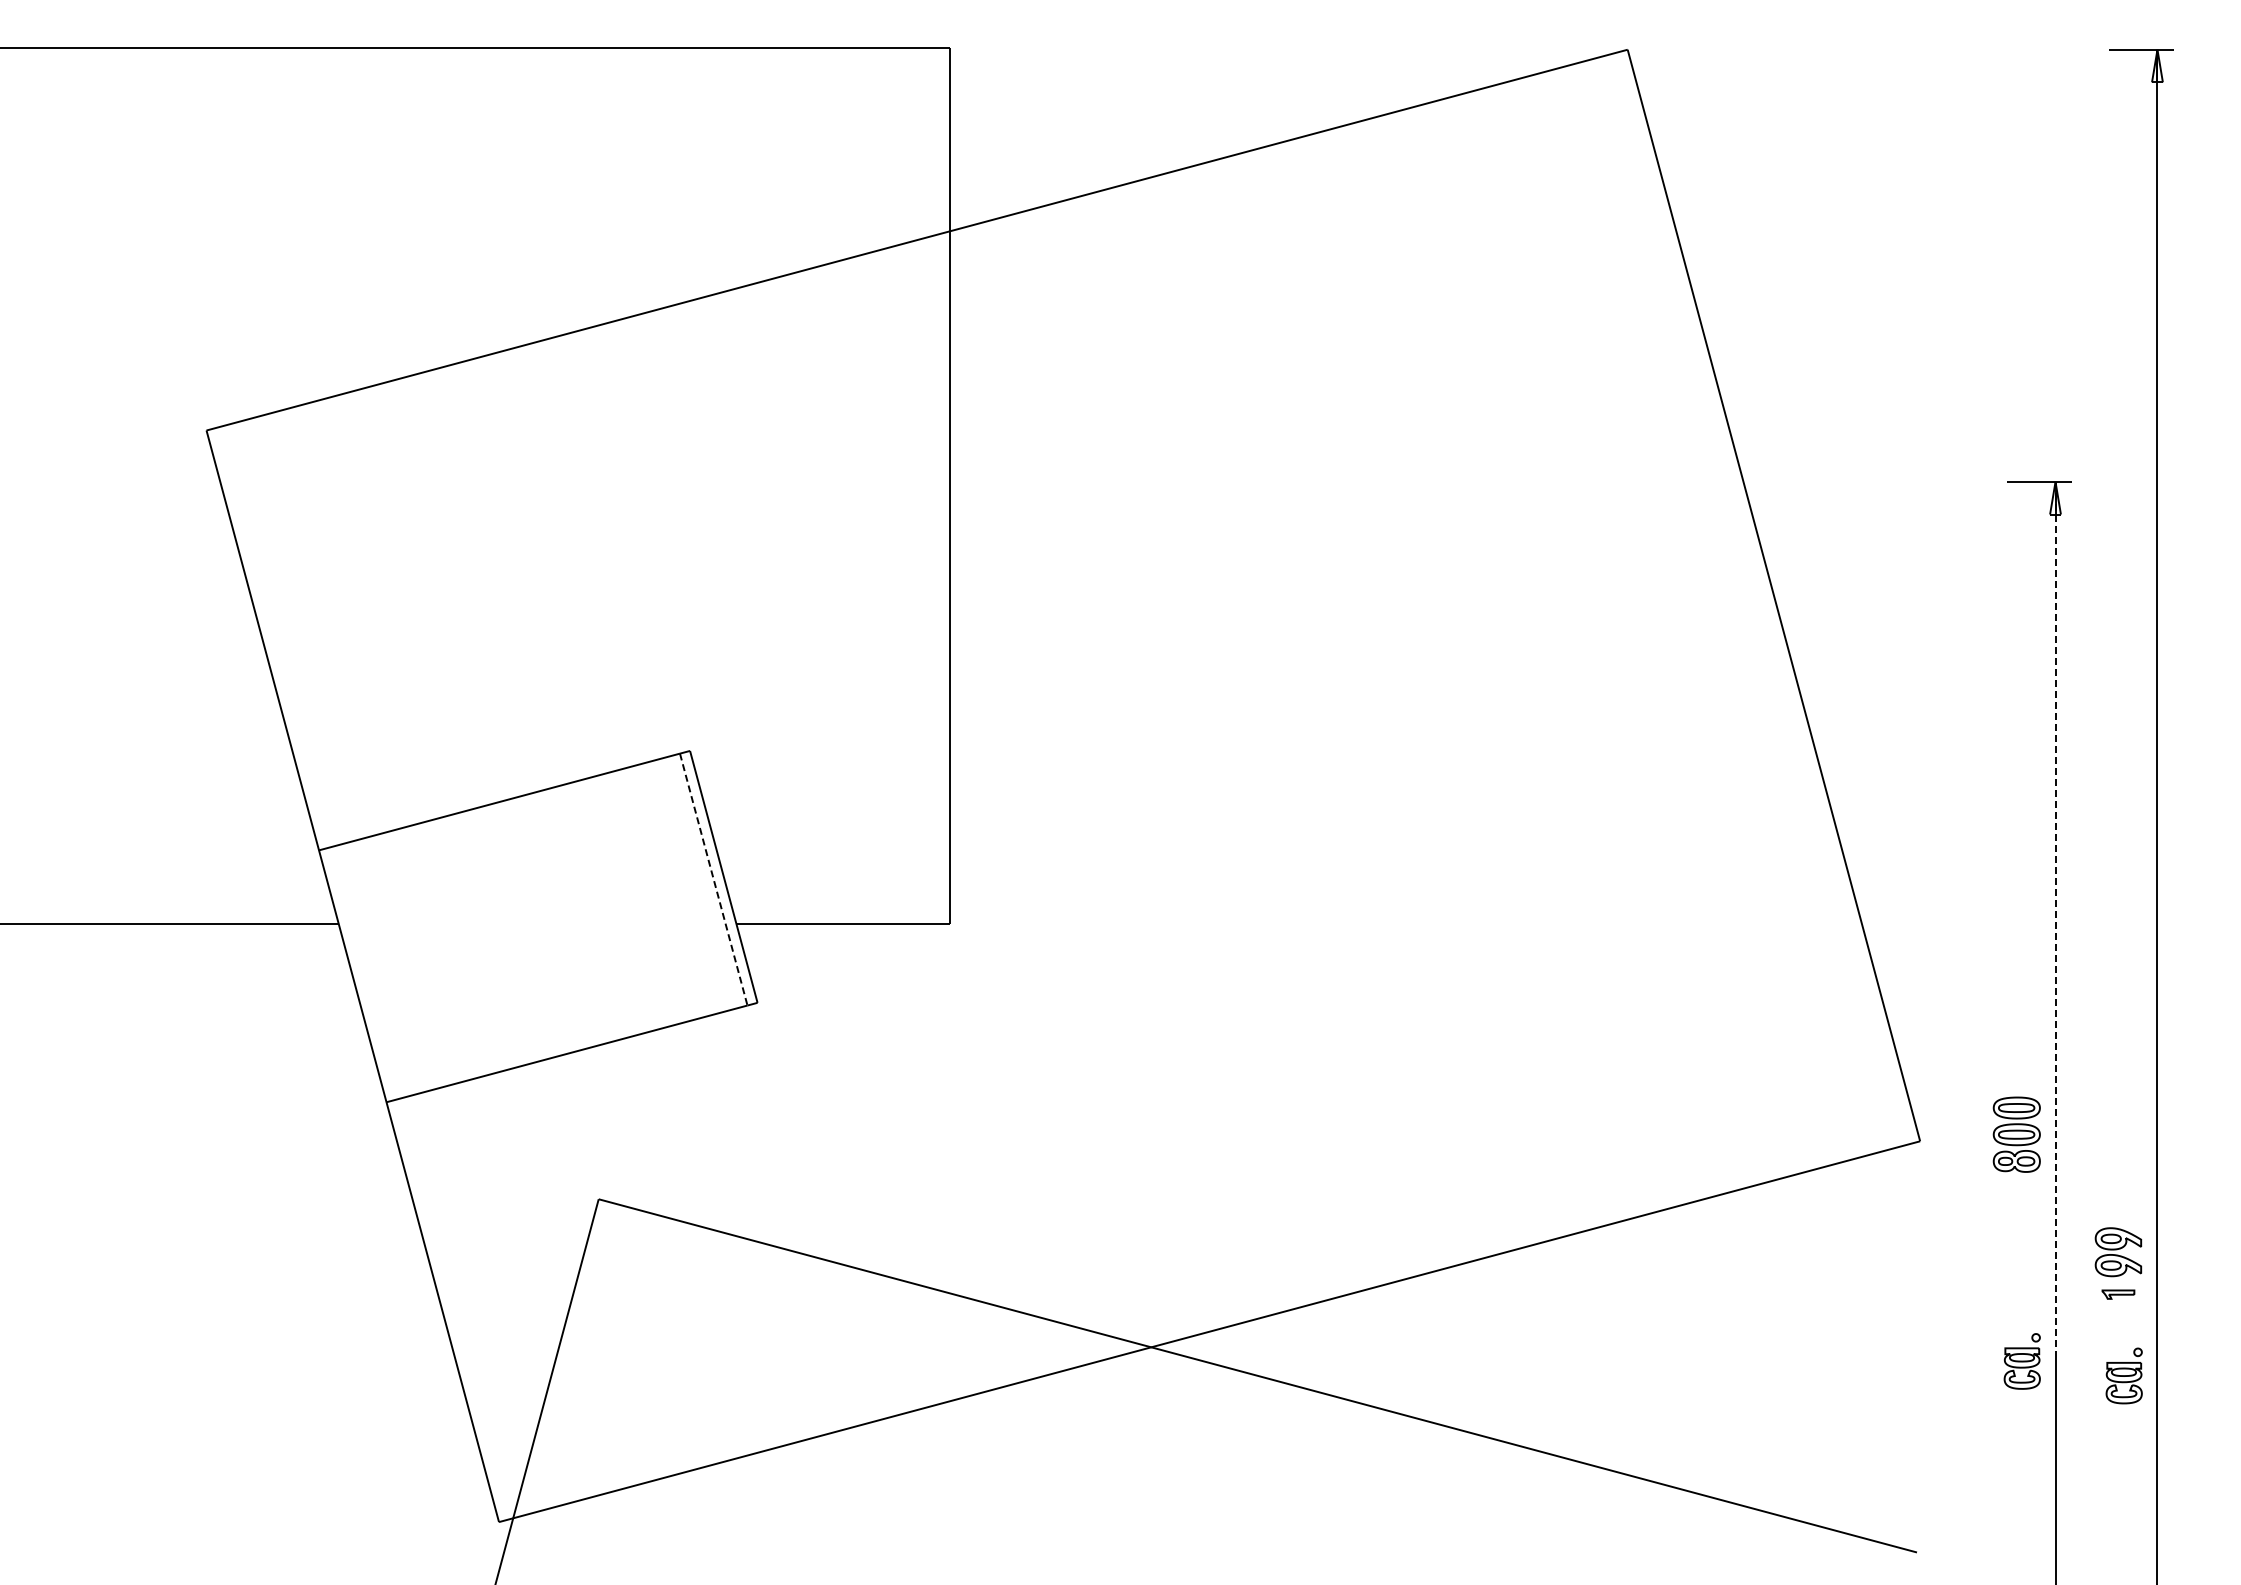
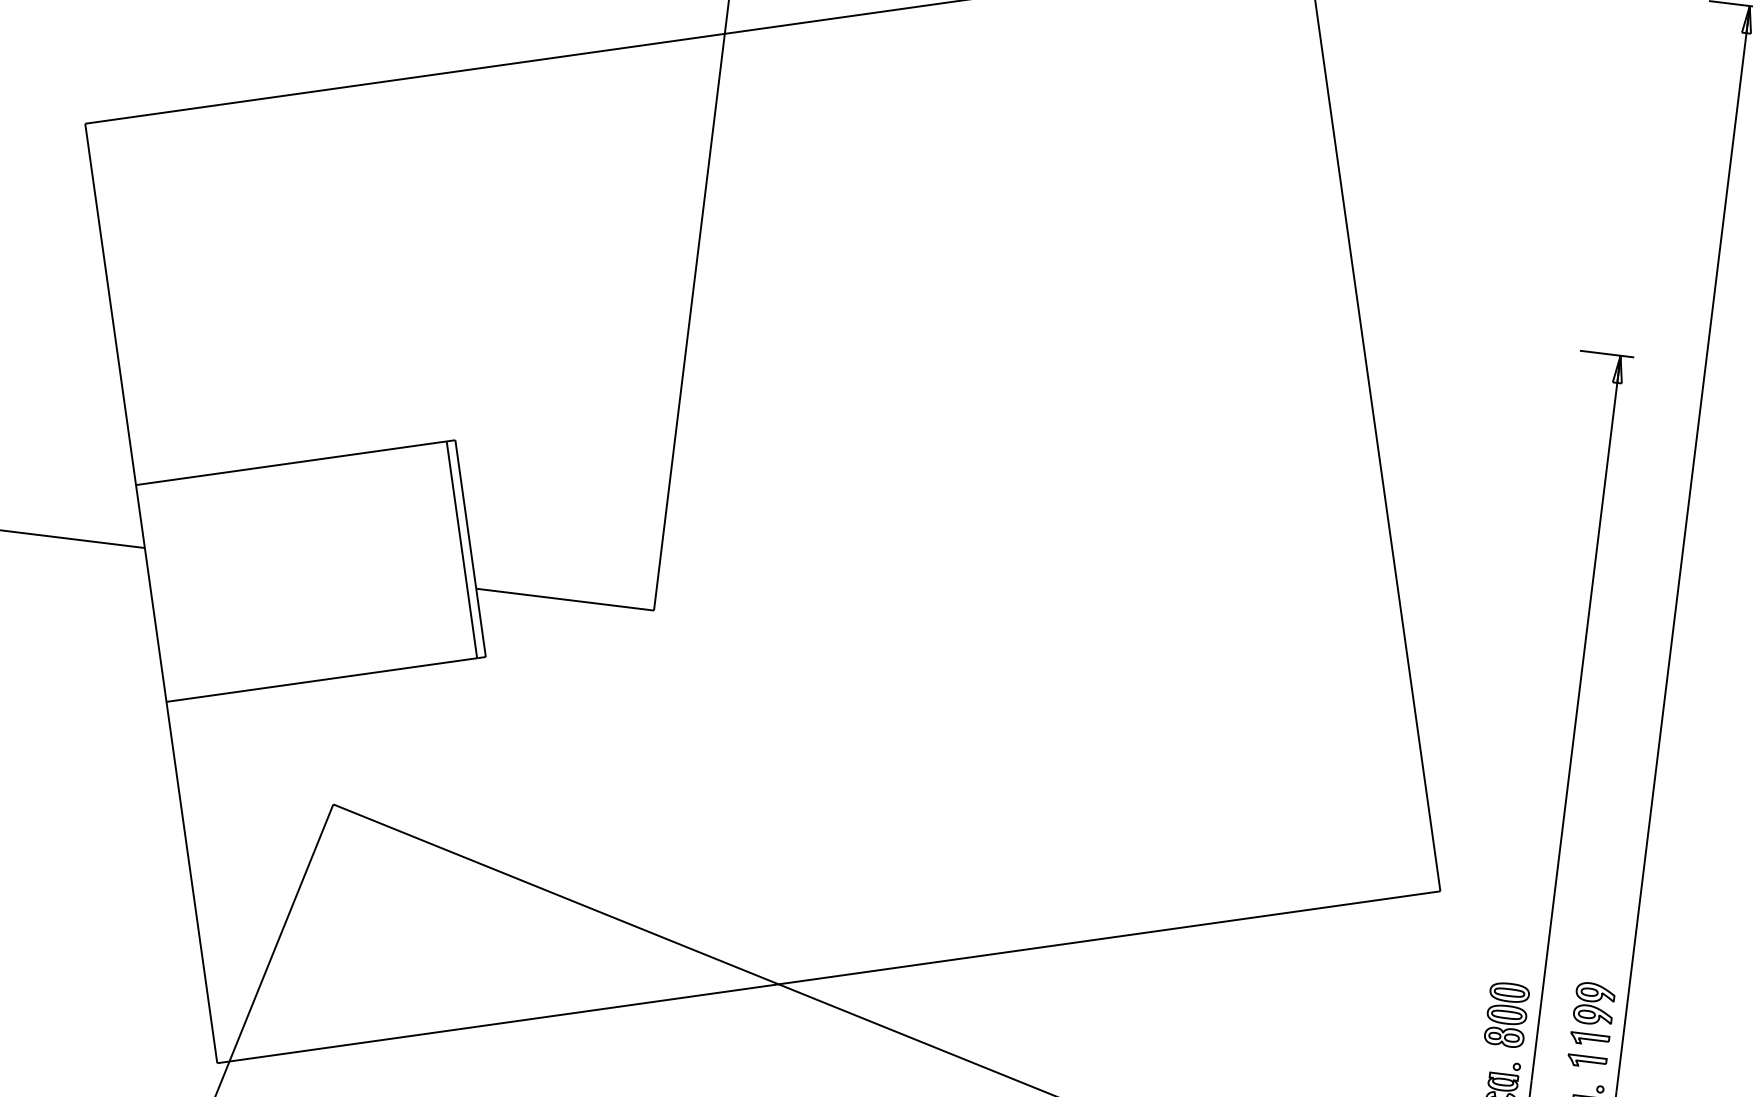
line: (713, 880) -> (461, 550), dashed -> solid
line: (2055, 916) -> (1576, 717), dashed -> solid
part: (2016, 1134) -> (1506, 1014), moved
part: (2118, 1294) -> (1589, 1039), size x1.43
part: (2118, 1321) -> (1587, 1061), added

